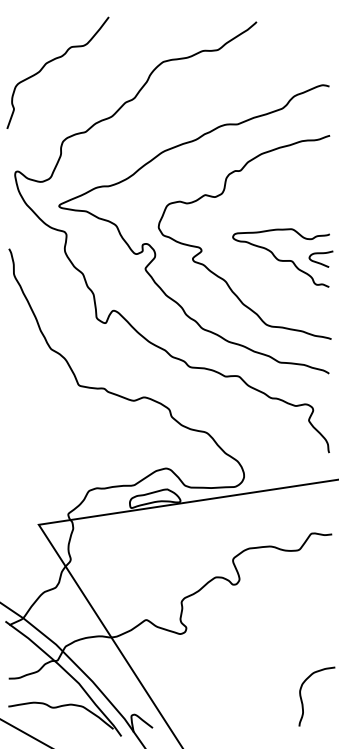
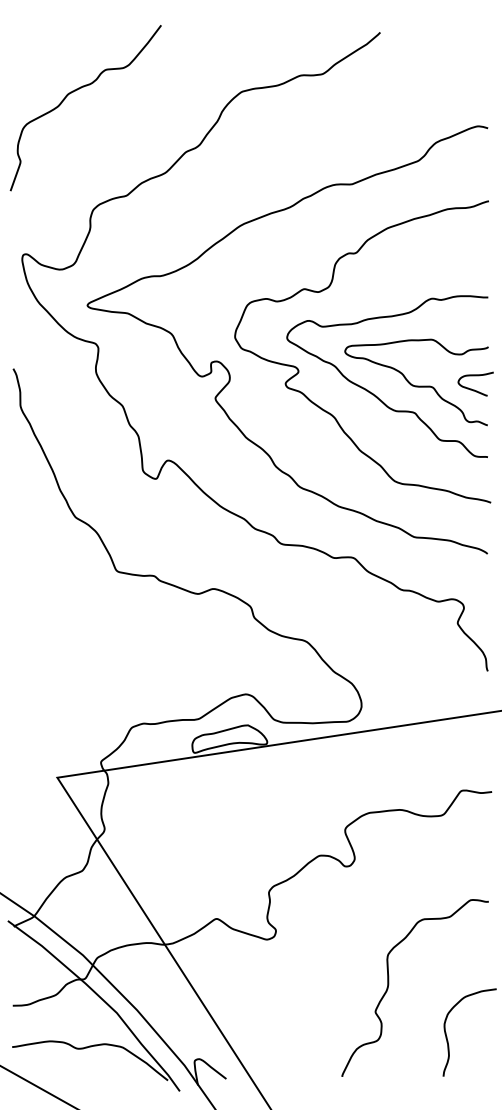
curve: (254, 266) -> (376, 394), added
curve: (262, 666) -> (388, 987), added

